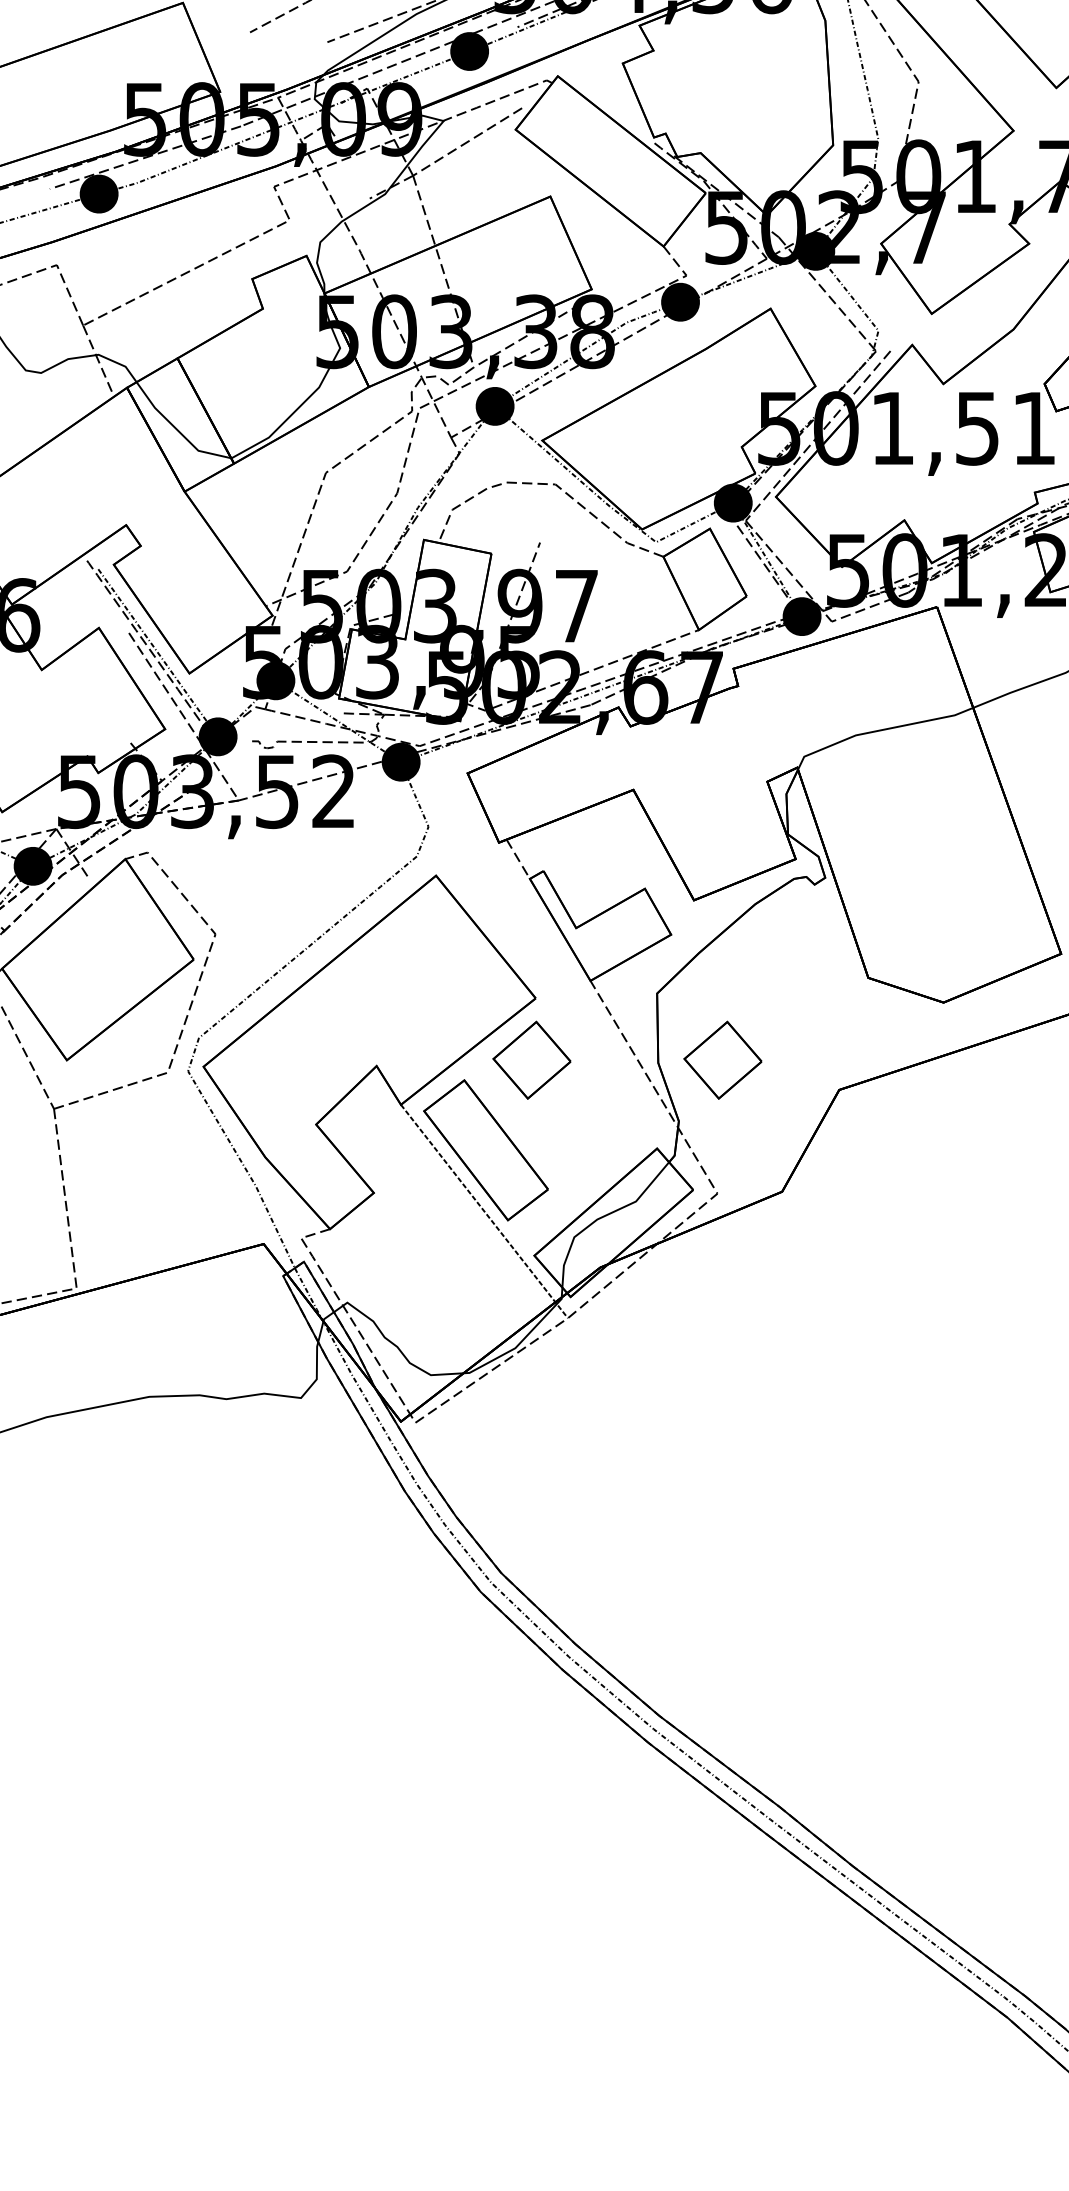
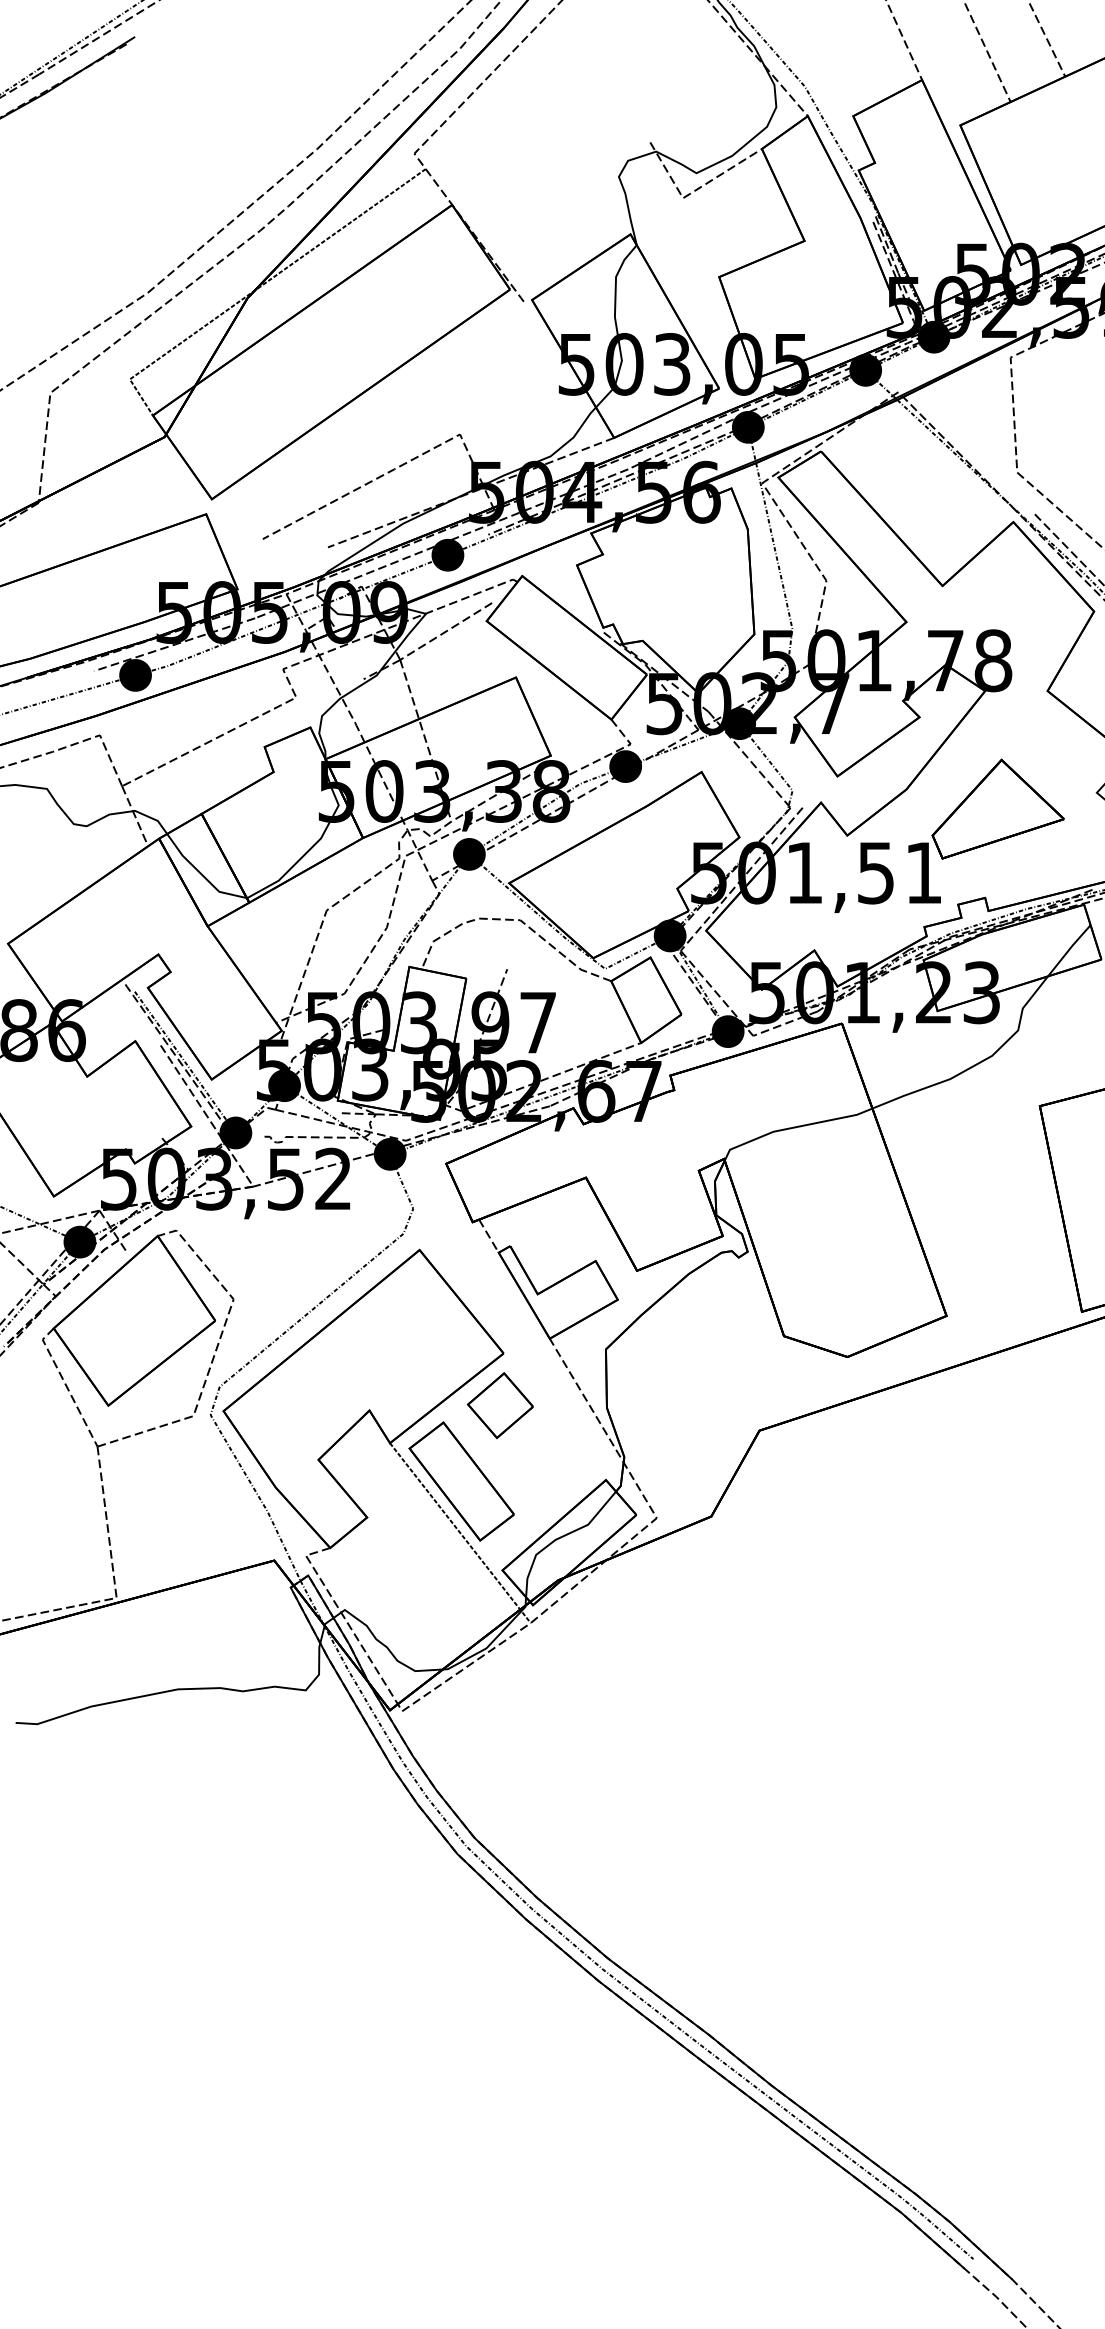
part: (721, 1060) -> (660, 1405), removed

